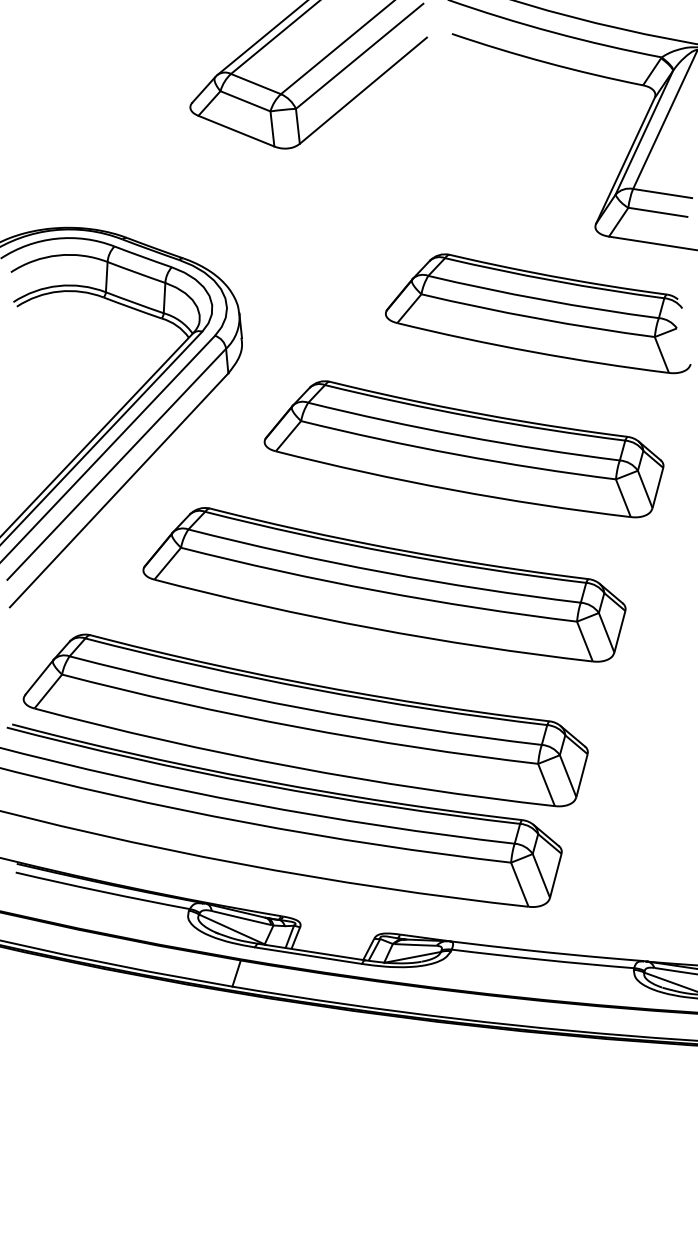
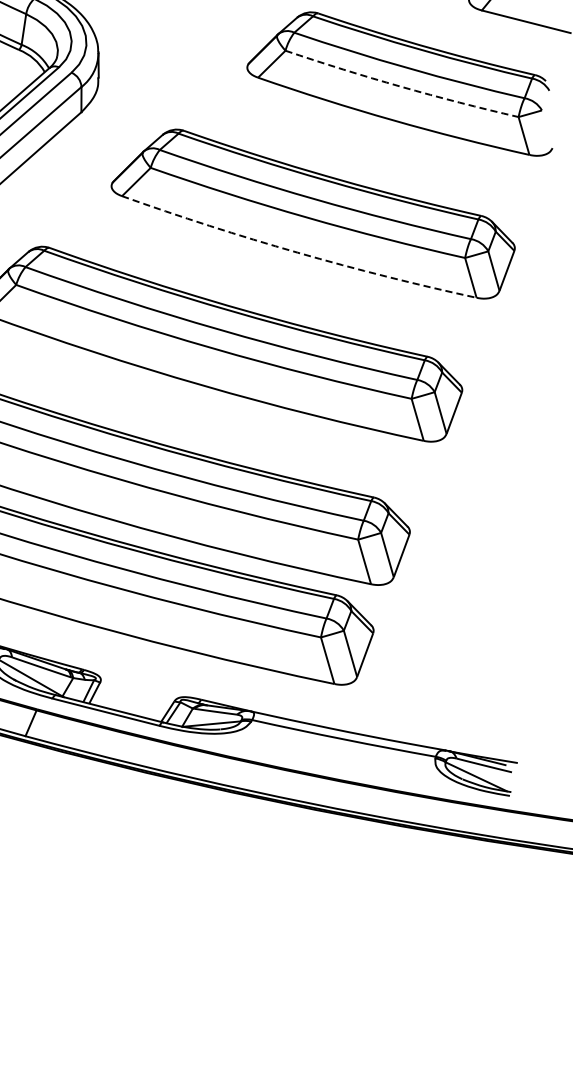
arc: (537, 318) -> (401, 86), solid -> dashed
arc: (452, 489) -> (297, 252), solid -> dashed

